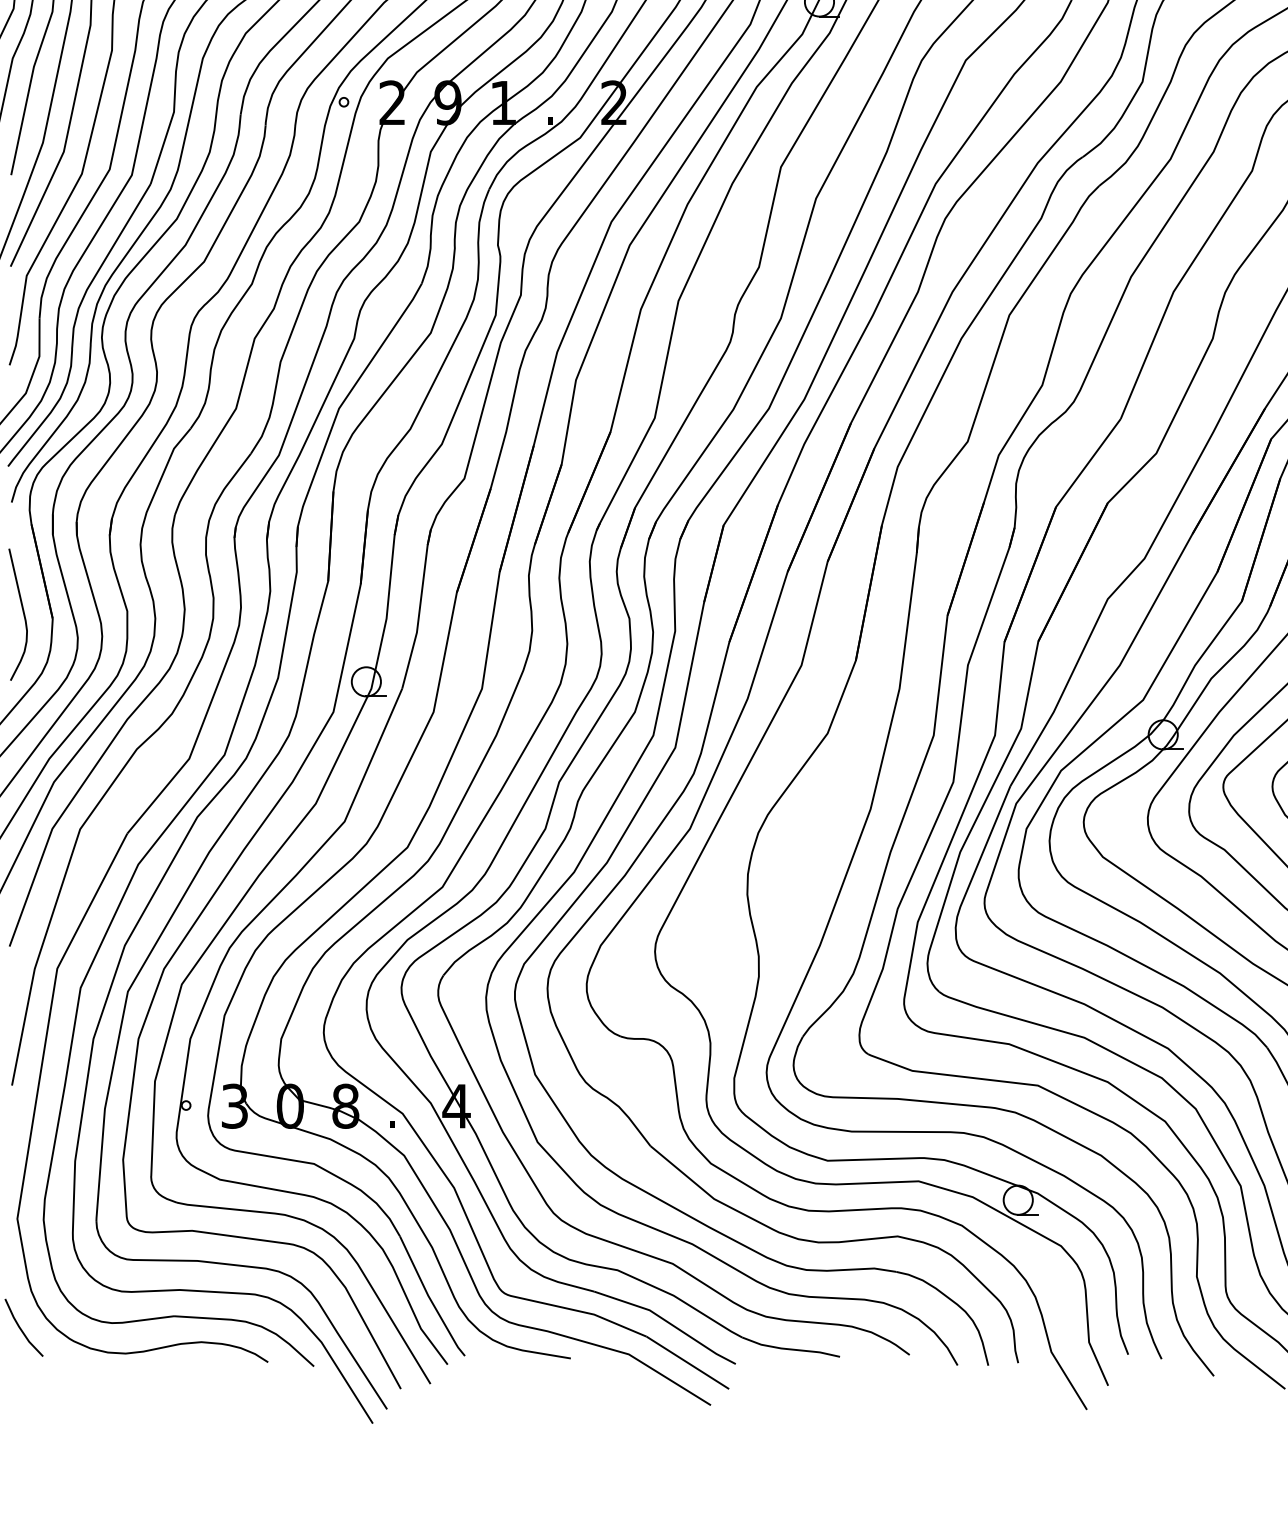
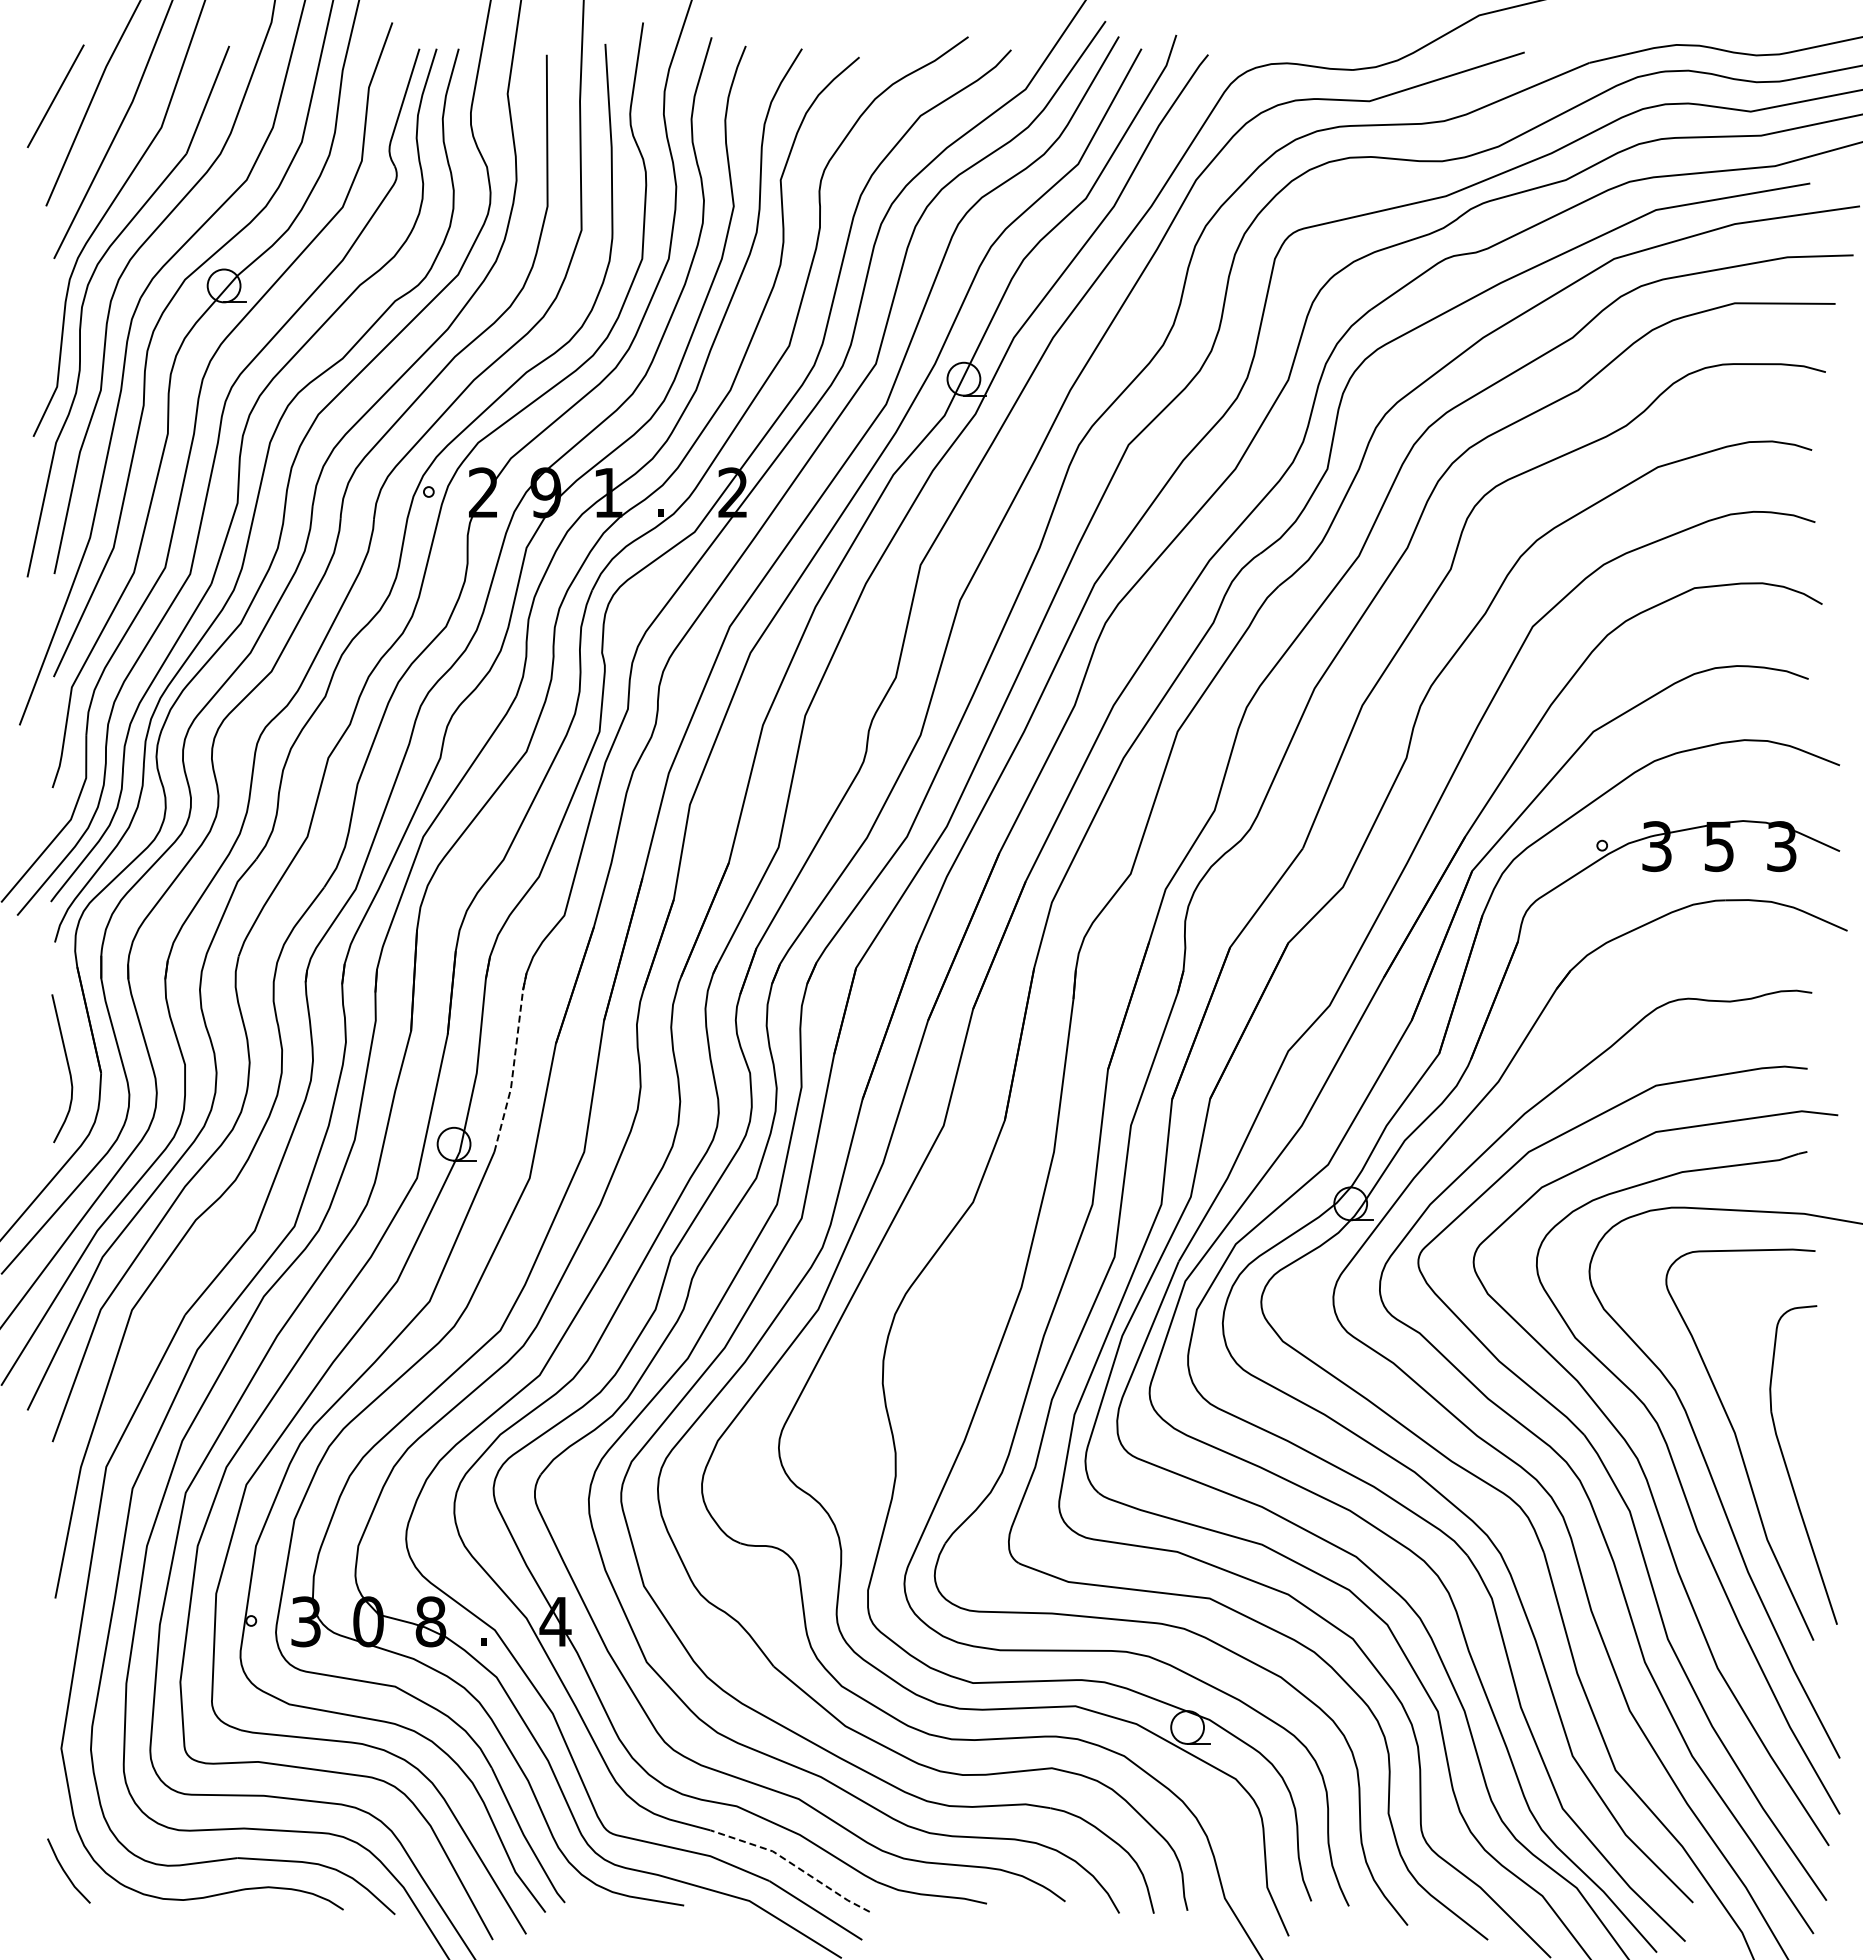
line: (420, 610) -> (514, 1063), solid -> dashed
line: (667, 1321) -> (792, 1864), solid -> dashed

